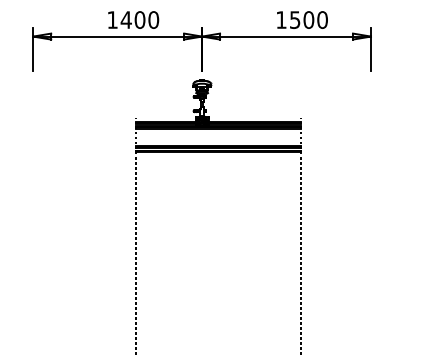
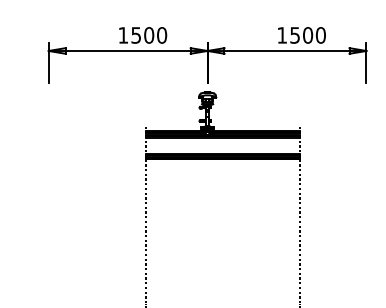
text: (125, 20) -> (135, 35), 1400 -> 1500

